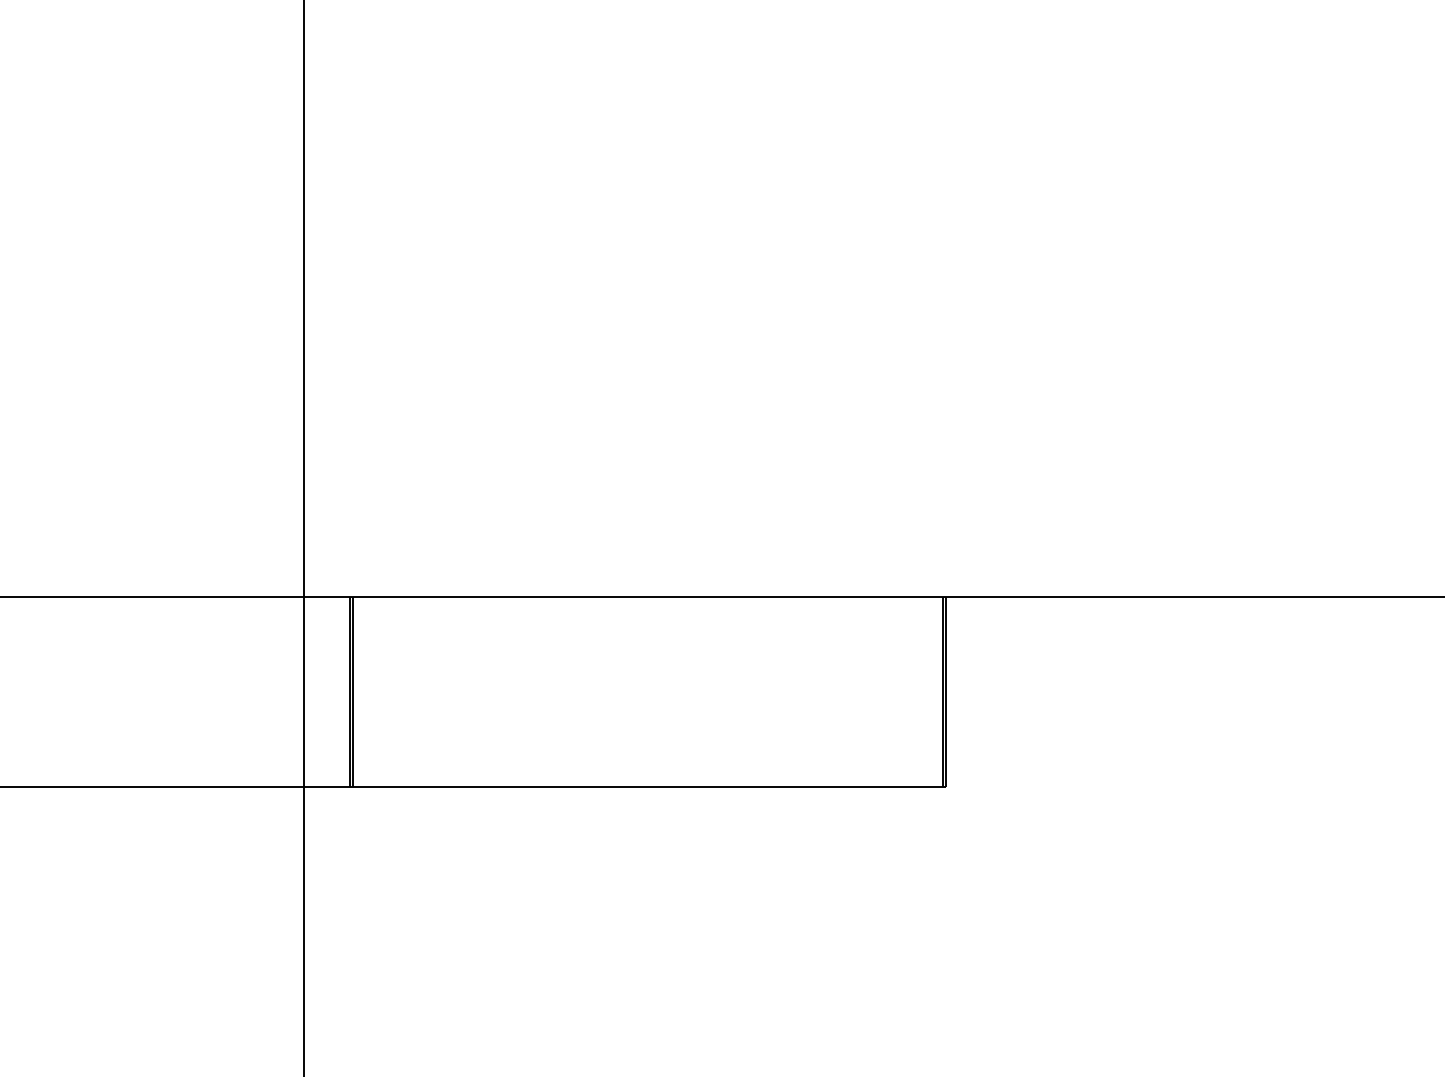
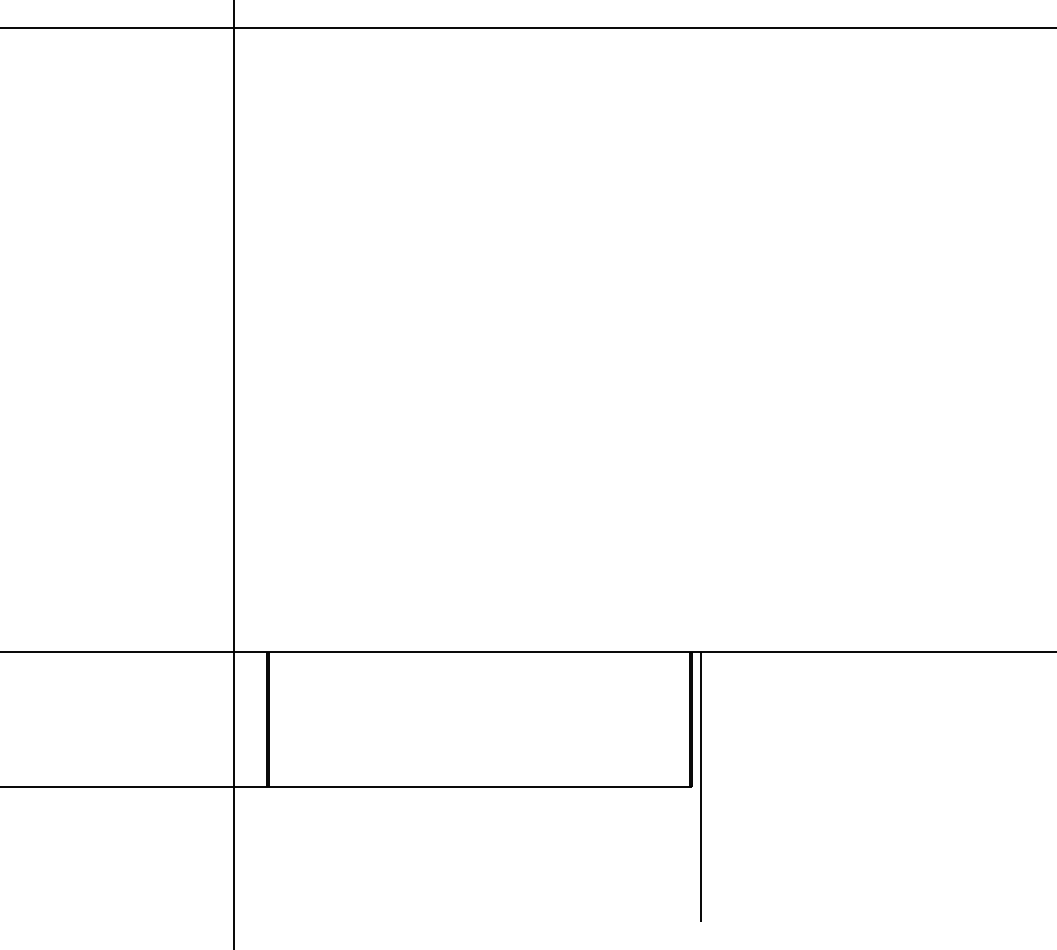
line: (957, 786) -> (700, 787), added

